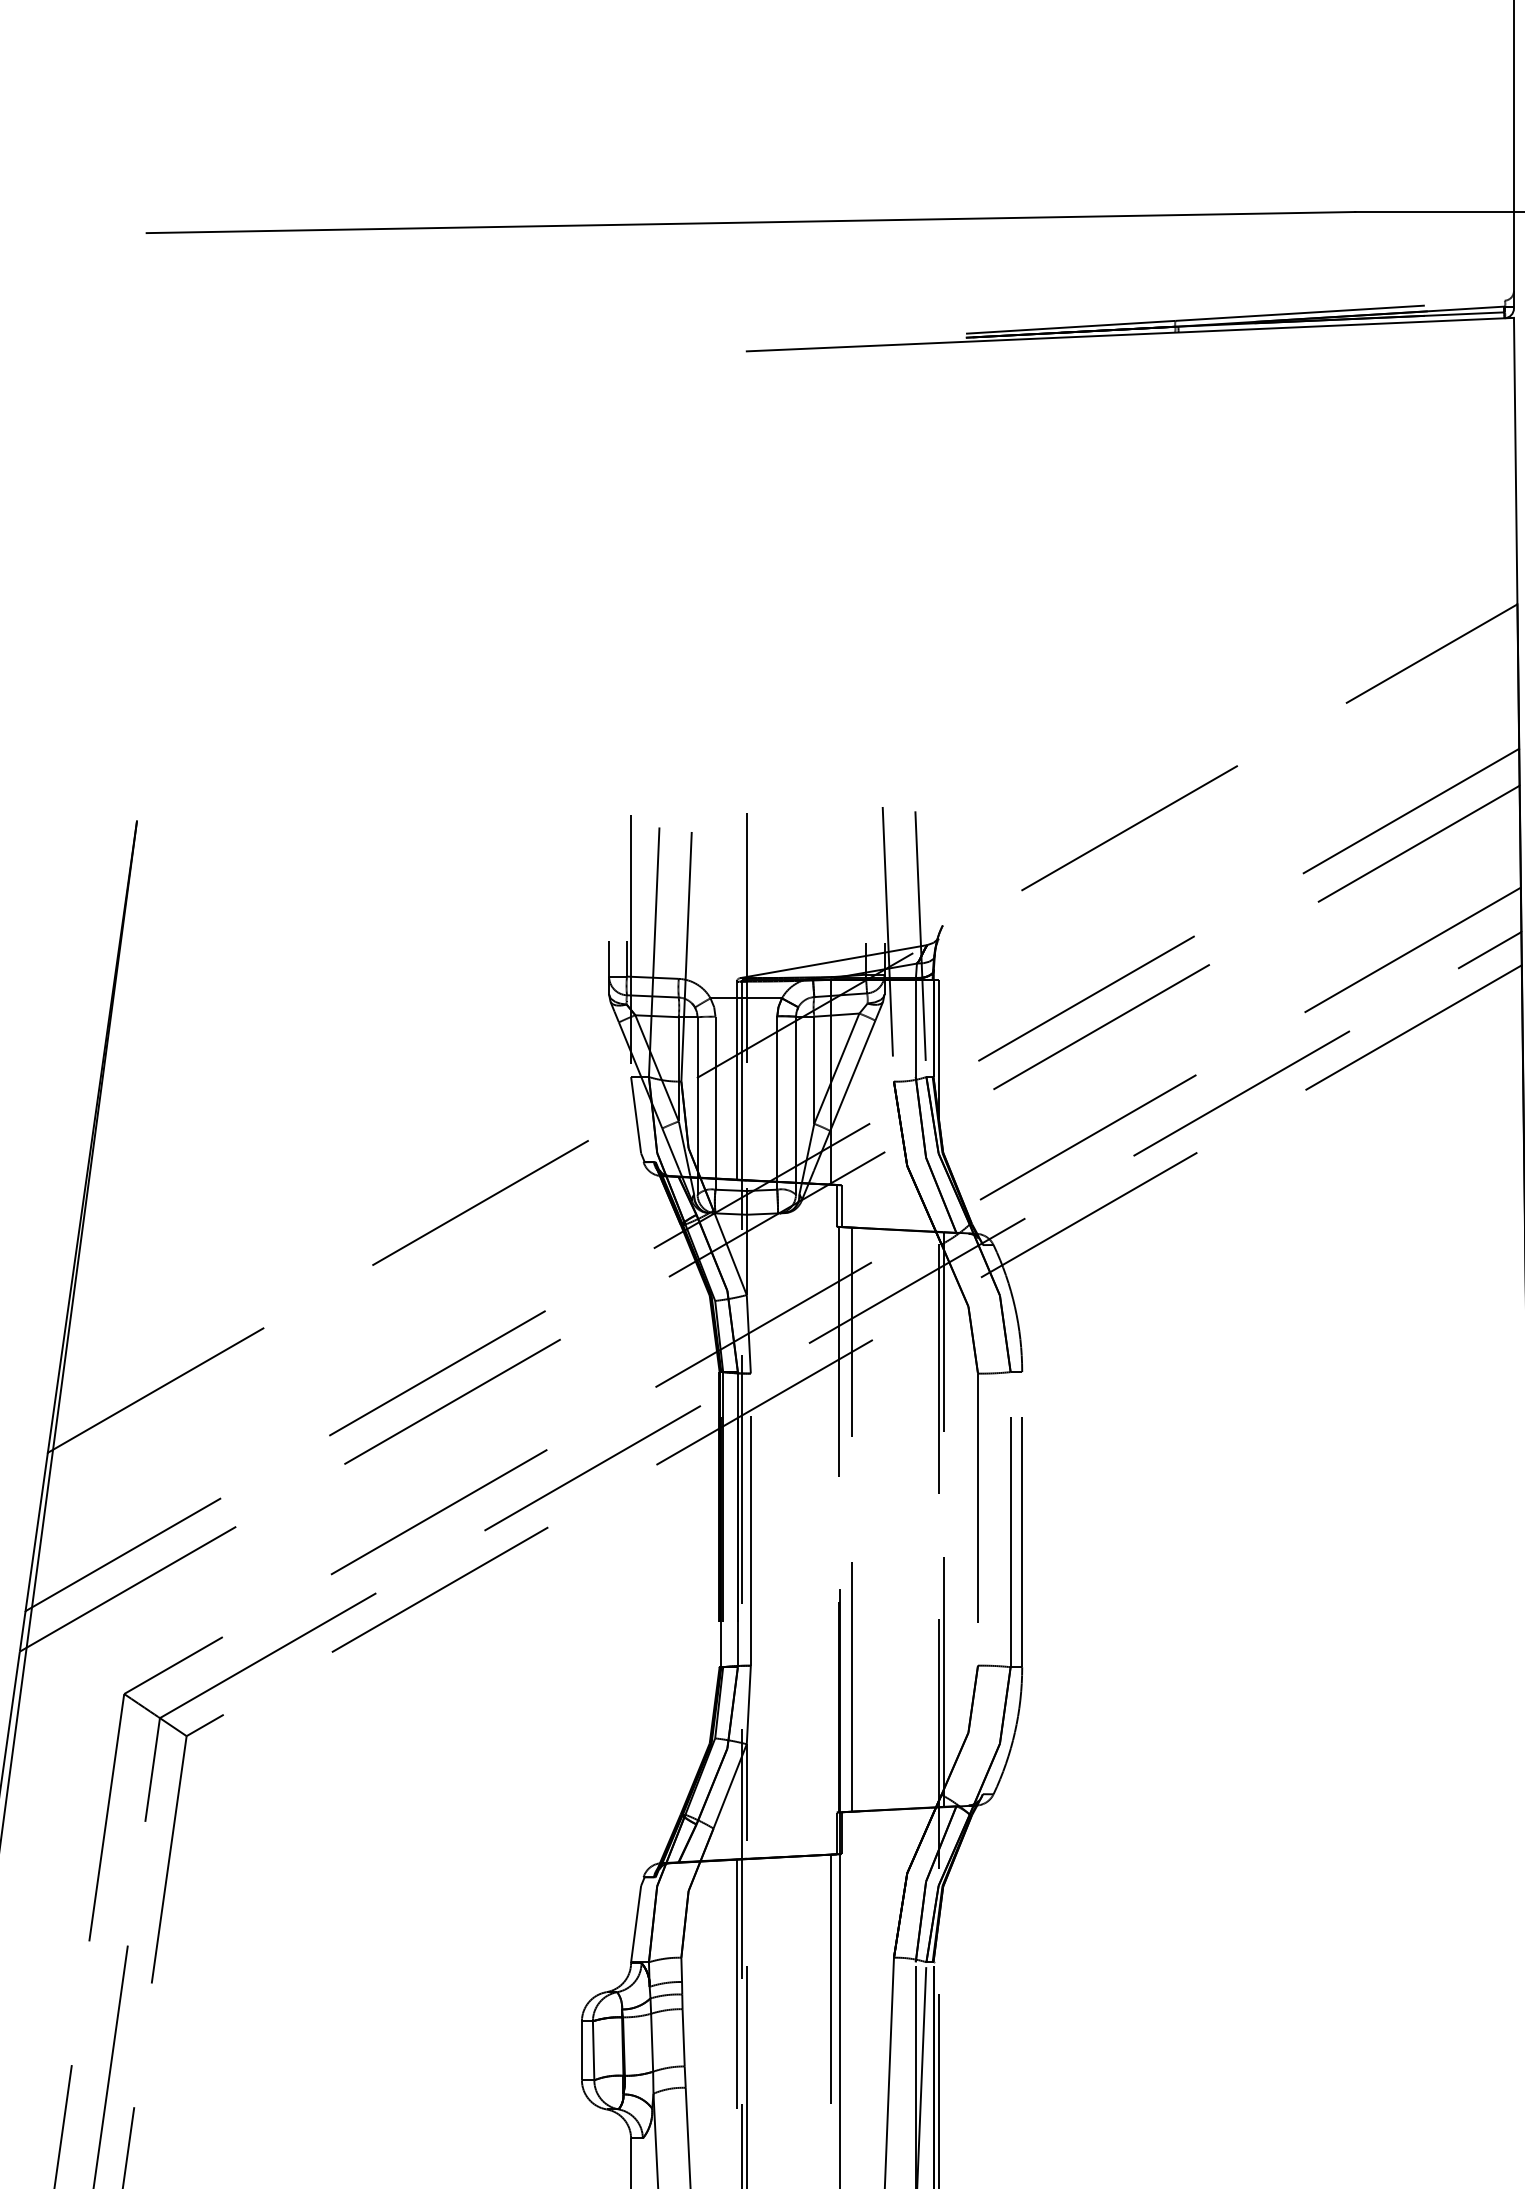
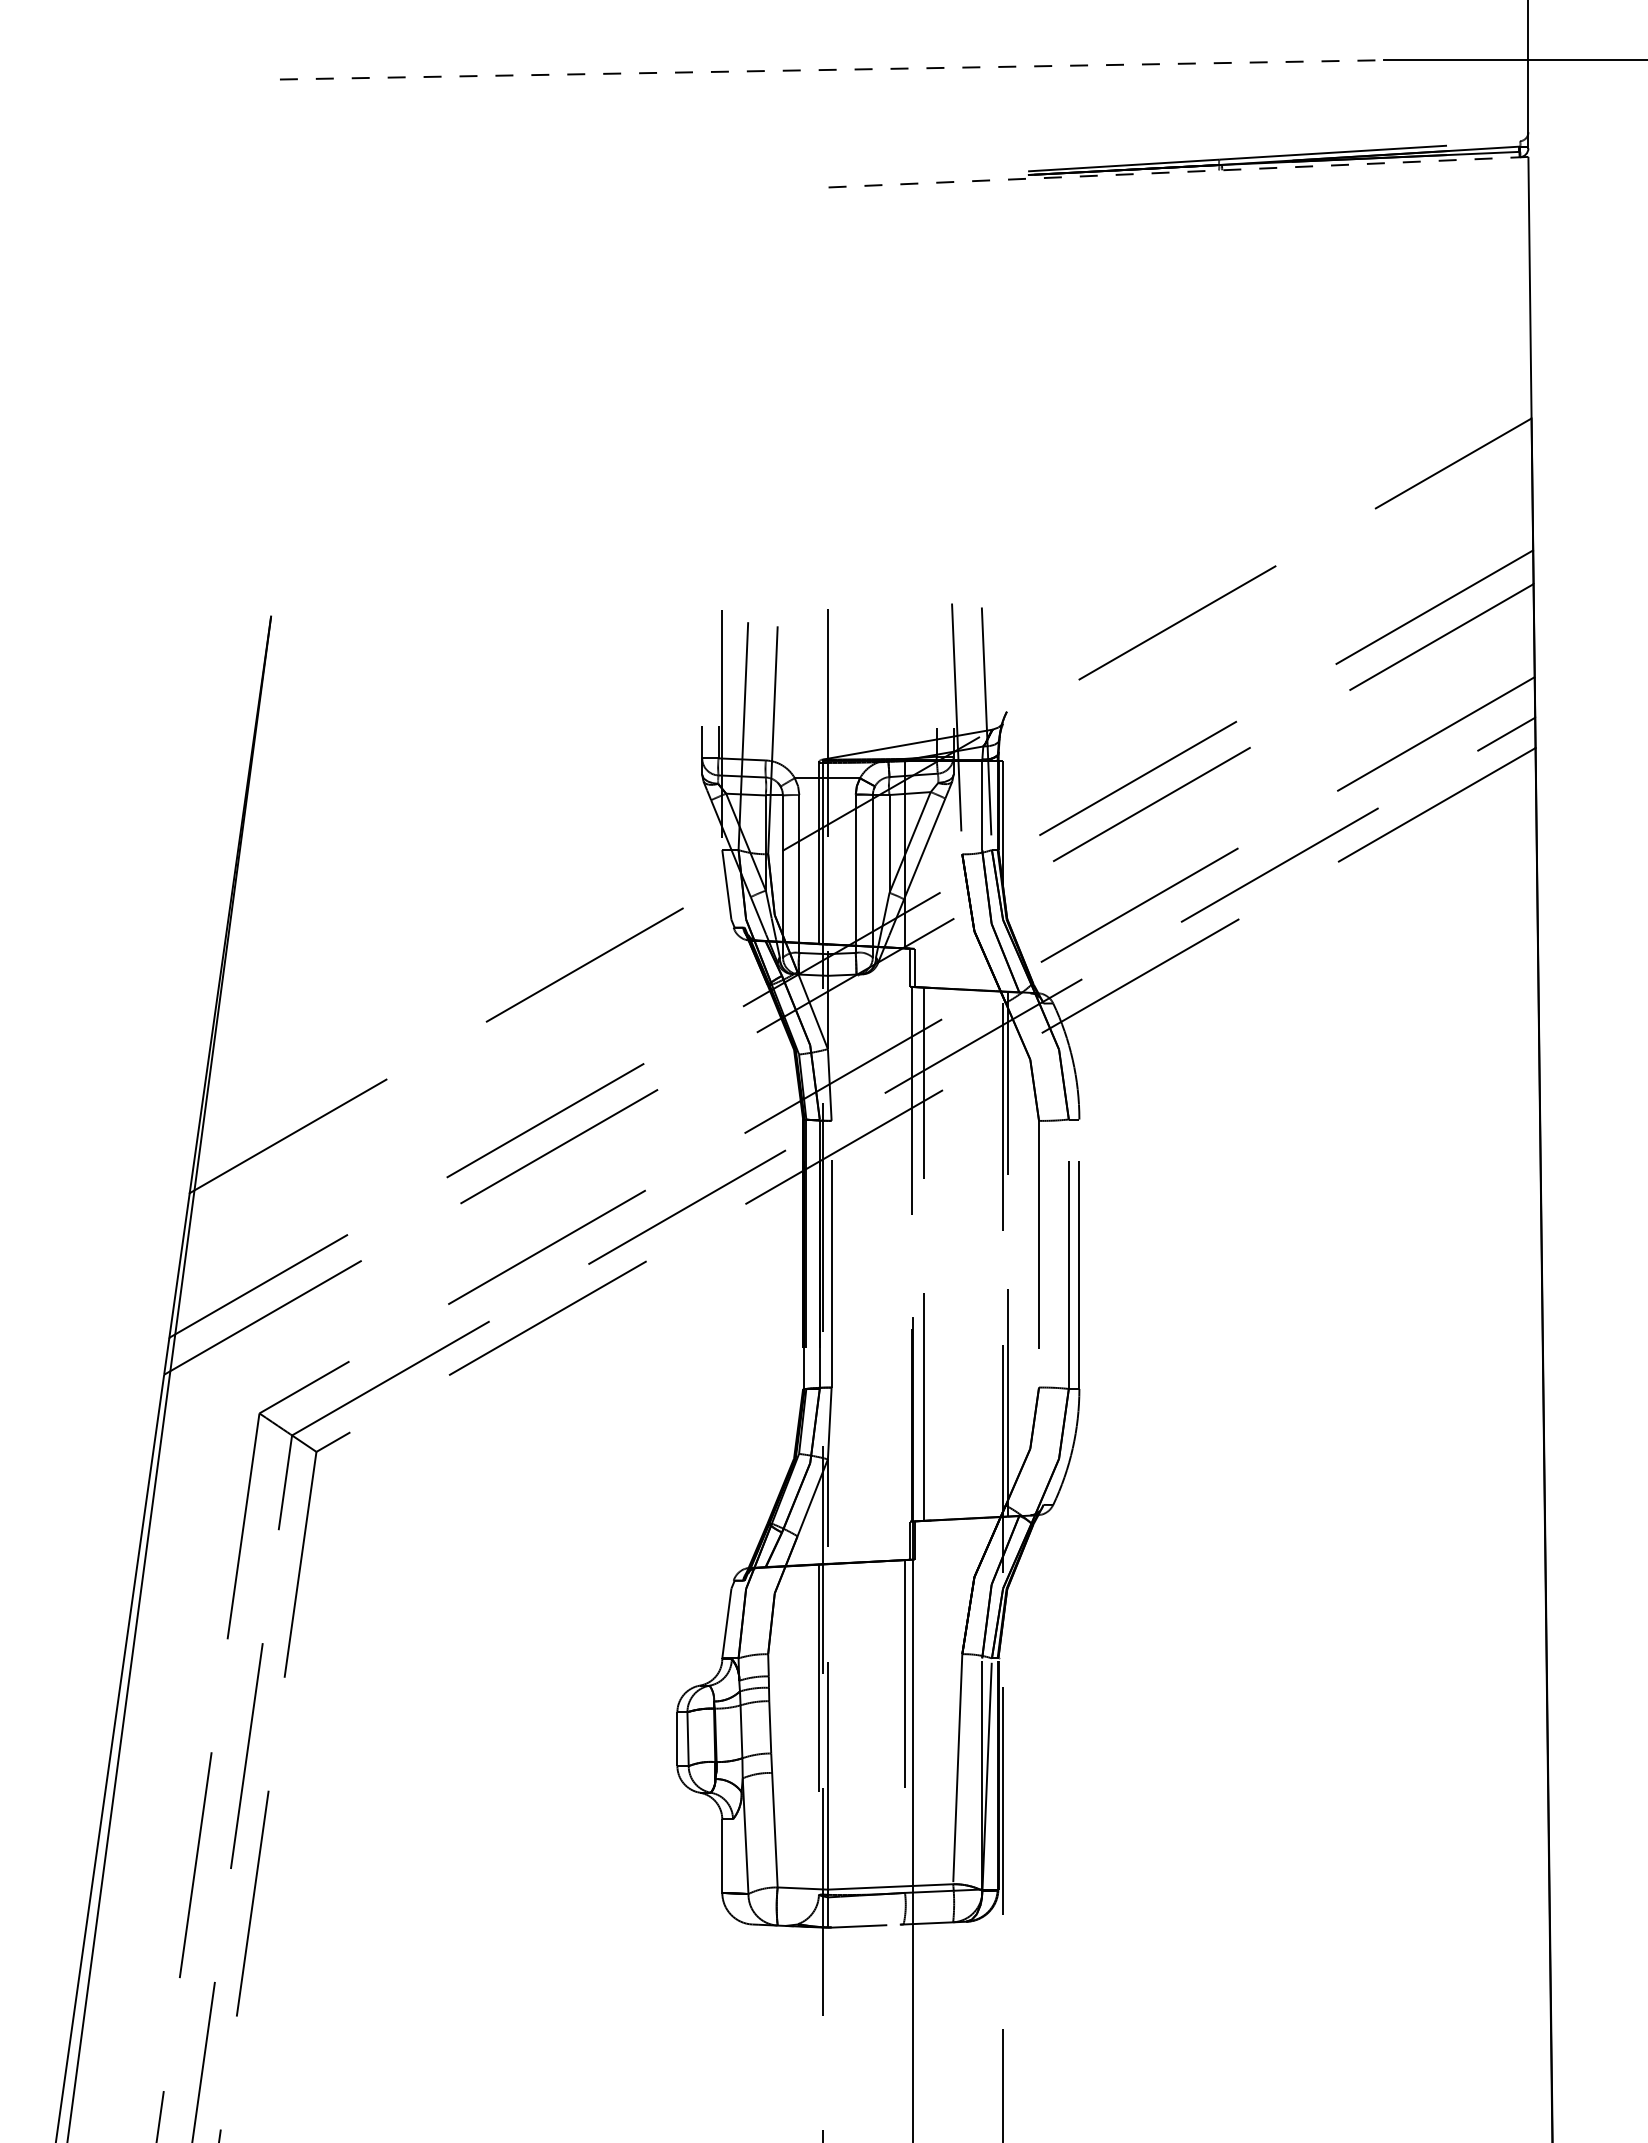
line: (750, 222) -> (831, 69), solid -> dashed
line: (1130, 334) -> (1178, 172), solid -> dashed

